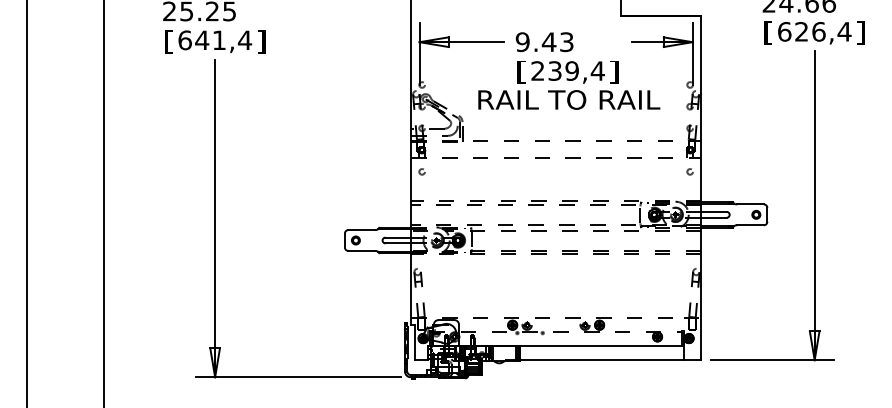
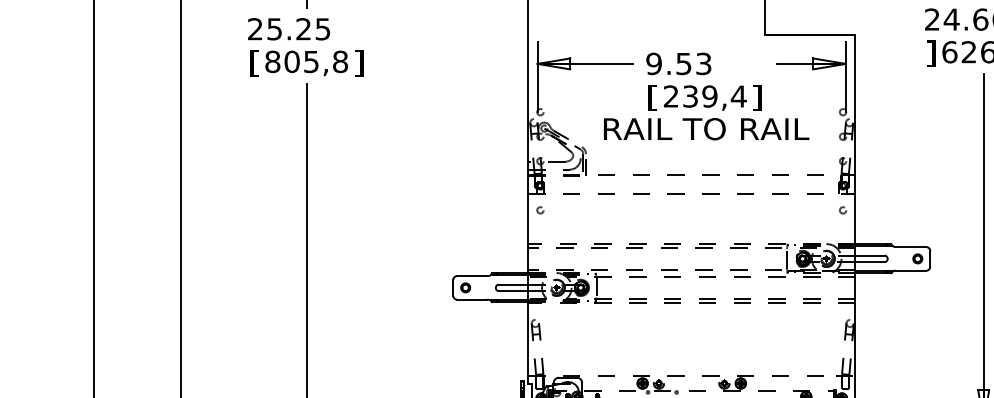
text: (768, 32) -> (931, 52), [ -> ]
text: (215, 40) -> (307, 62), 641,4 -> 805,8
text: (548, 42) -> (683, 64), 9.43 -> 9.53

